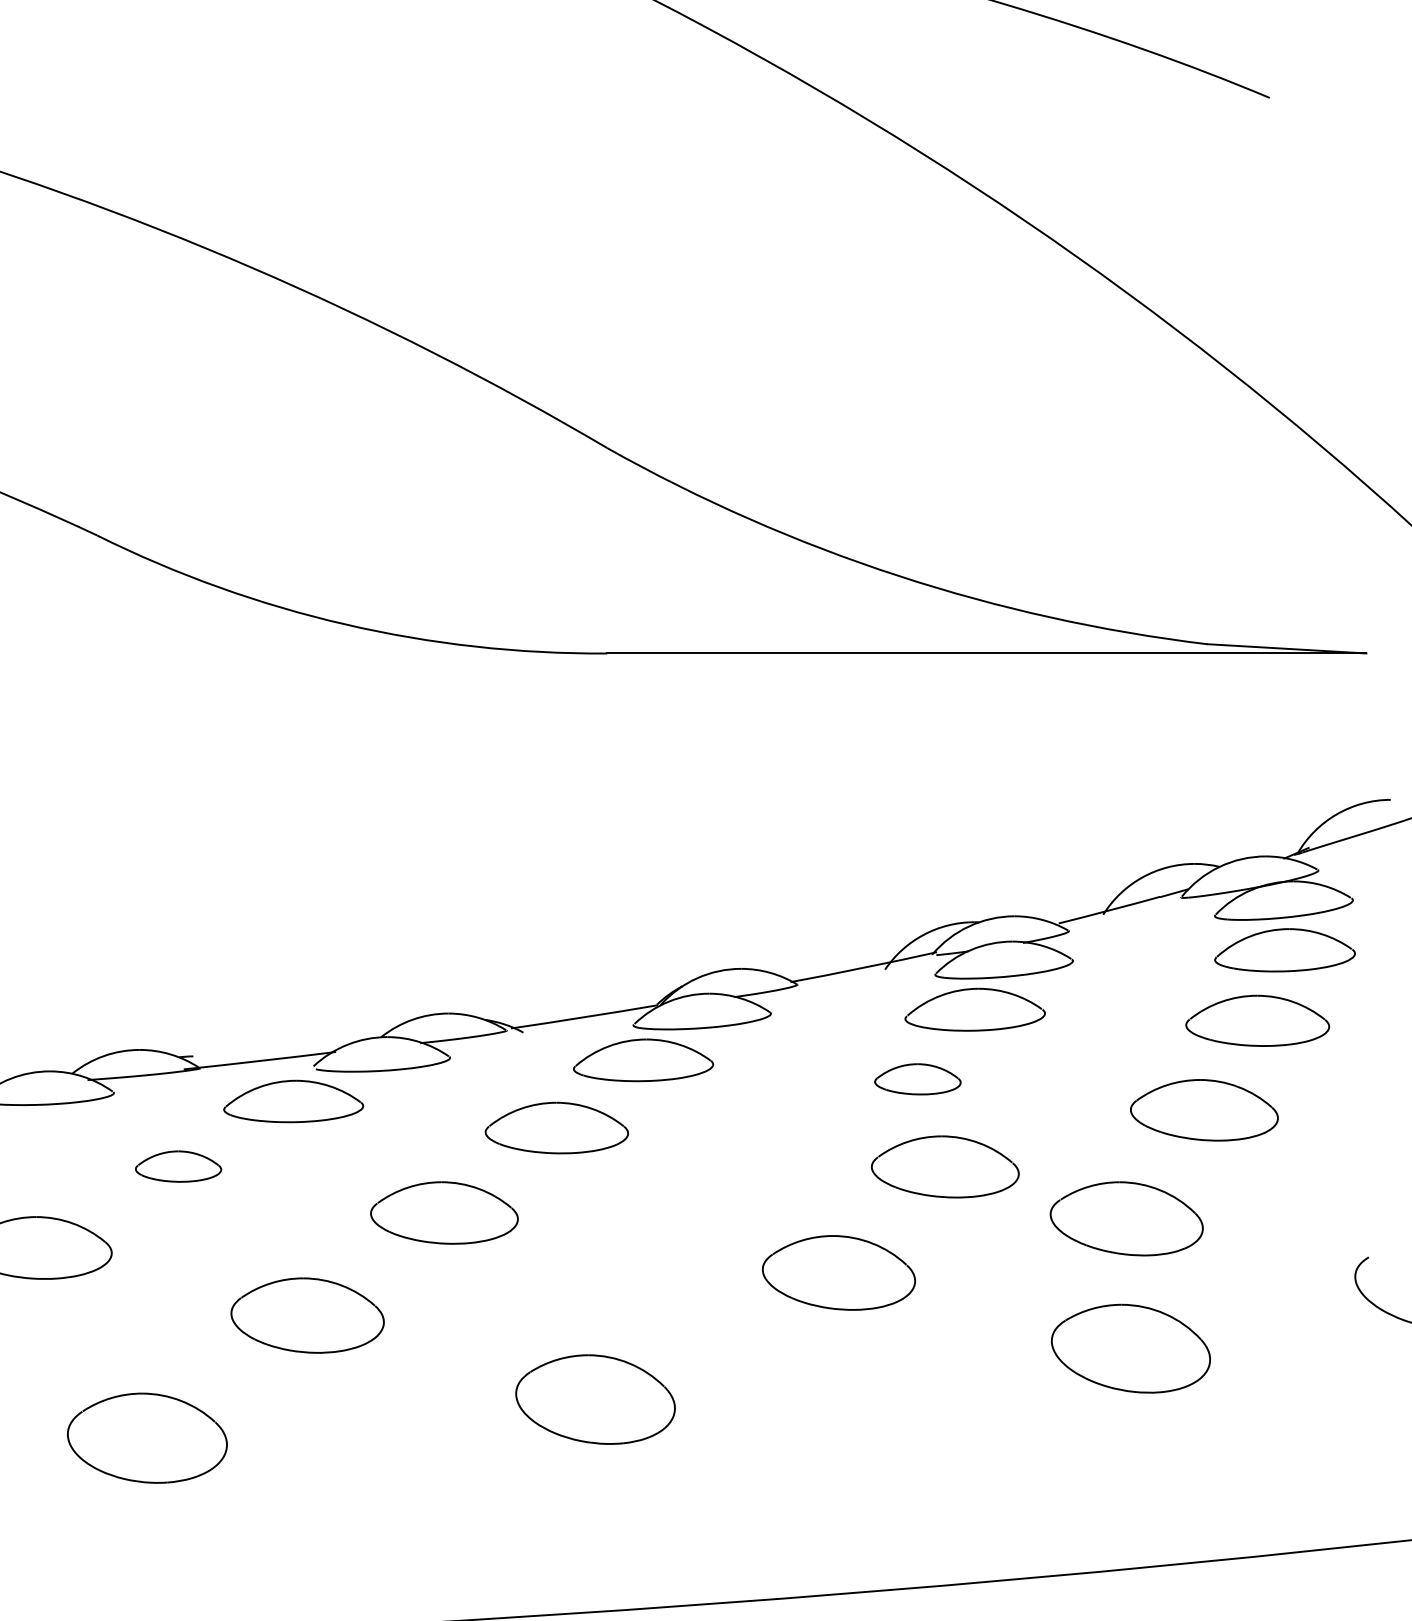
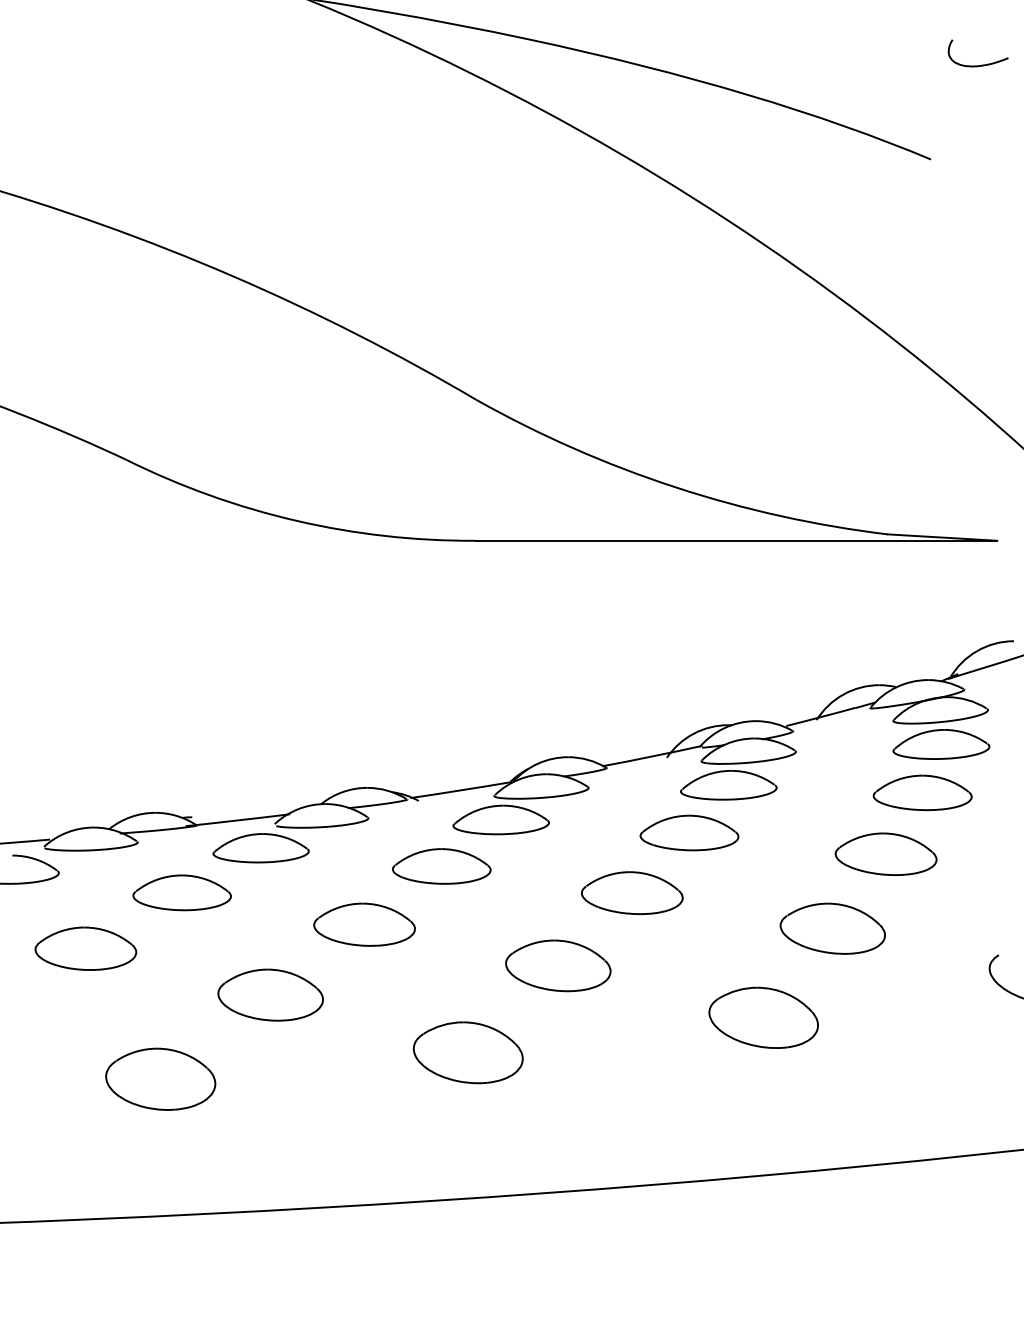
part: (917, 1078) -> (689, 832), size x1.67
part: (177, 1166) -> (181, 892), size x1.67
part: (945, 1166) -> (632, 892), moved
part: (839, 1272) -> (558, 965), moved
part: (1130, 1348) -> (763, 1017), moved

